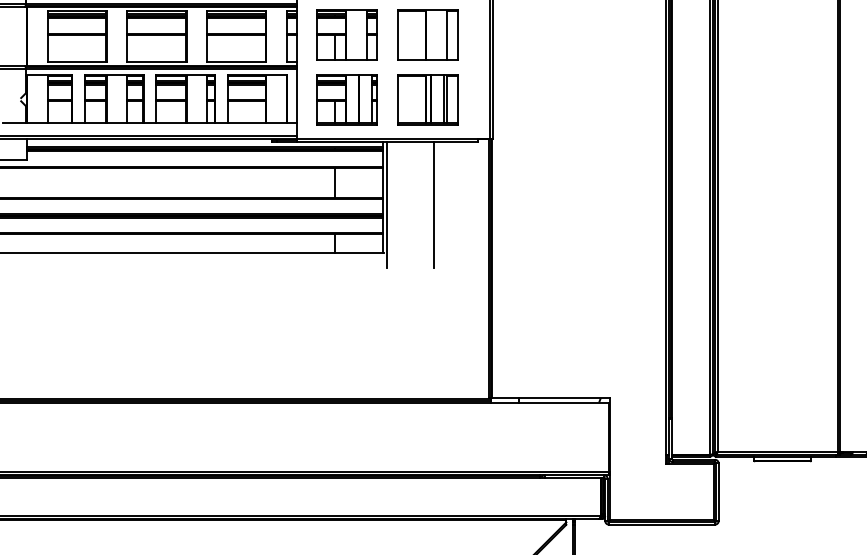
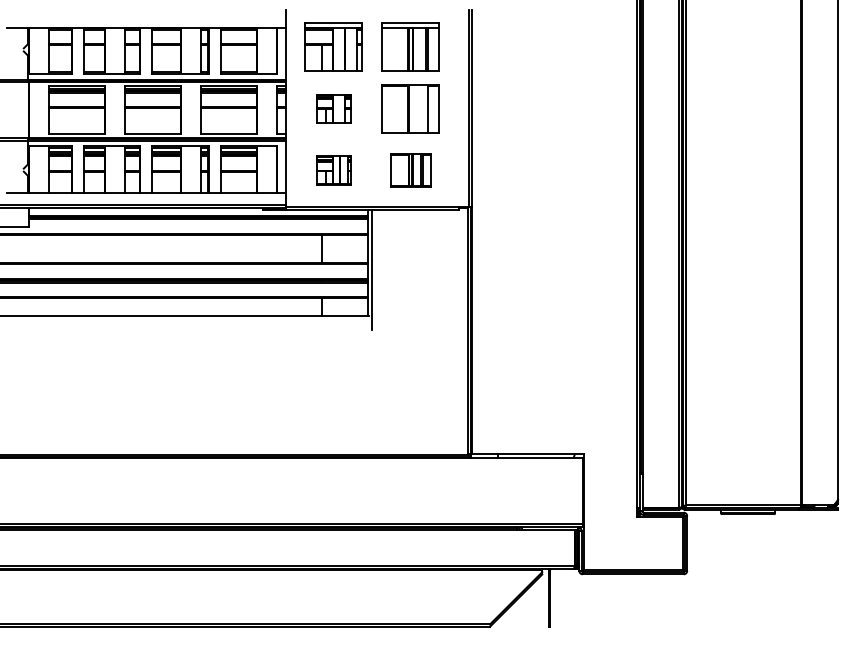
part: (346, 34) -> (333, 108), size x0.6
part: (346, 100) -> (333, 170), size x0.6
part: (427, 100) -> (410, 170), size x0.7
line: (434, 205) -> (416, 270), removed

